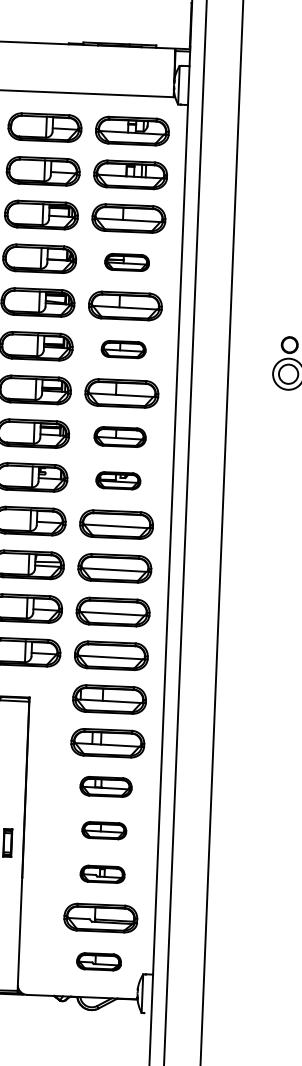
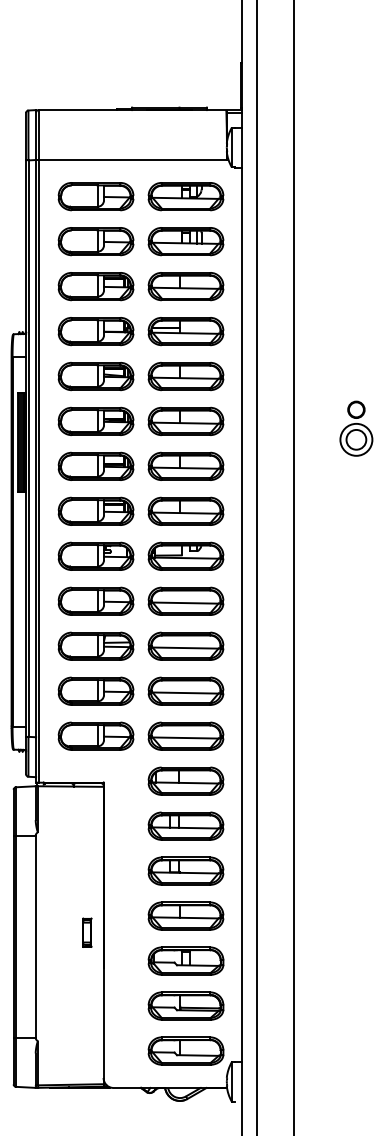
part: (126, 262) -> (185, 331), size x1.67
part: (123, 348) -> (185, 420), size x1.67
part: (119, 436) -> (185, 510), size x1.43
part: (117, 480) -> (185, 555), size x1.67
part: (105, 786) -> (185, 870), size x1.43
part: (103, 830) -> (185, 915), size x1.67
part: (102, 873) -> (185, 960), size x1.67
part: (98, 961) -> (185, 1050), size x1.67

